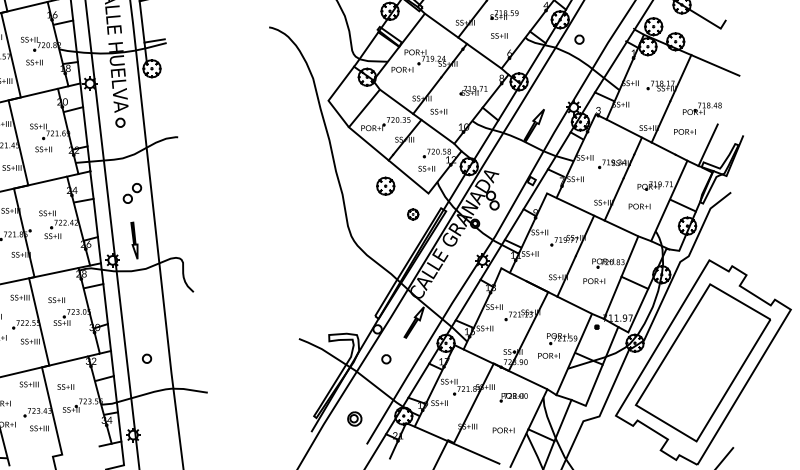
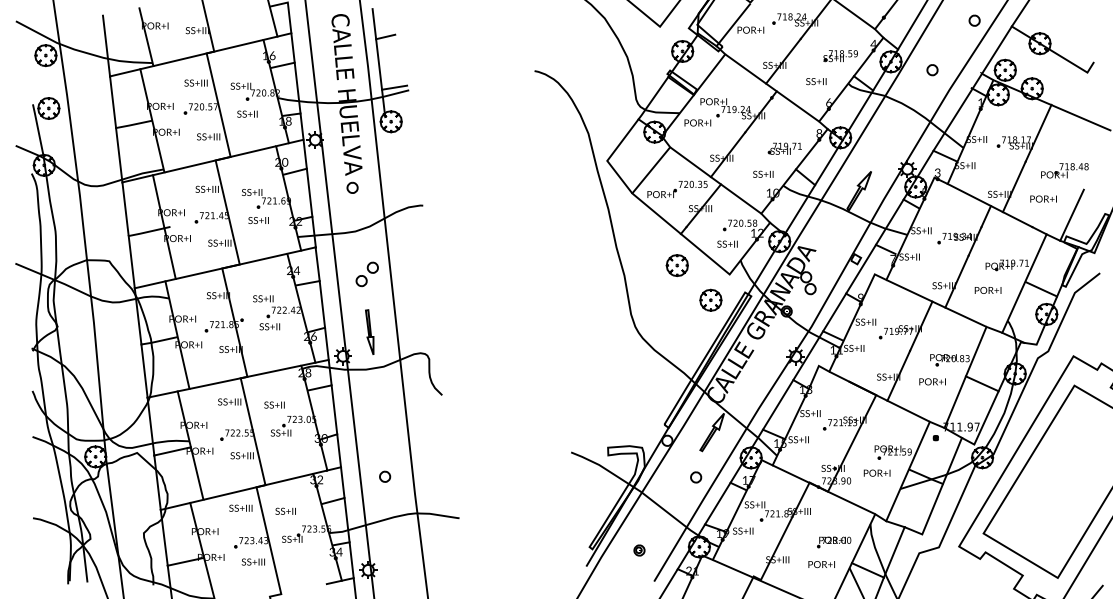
part: (504, 15) -> (840, 56), moved
part: (579, 39) -> (932, 70), moved
text: (438, 111) -> (763, 173), moved
part: (412, 213) -> (710, 299), size x1.67
part: (386, 359) -> (696, 477), moved
part: (514, 397) -> (834, 542), moved
part: (354, 418) -> (639, 550), size x0.62

